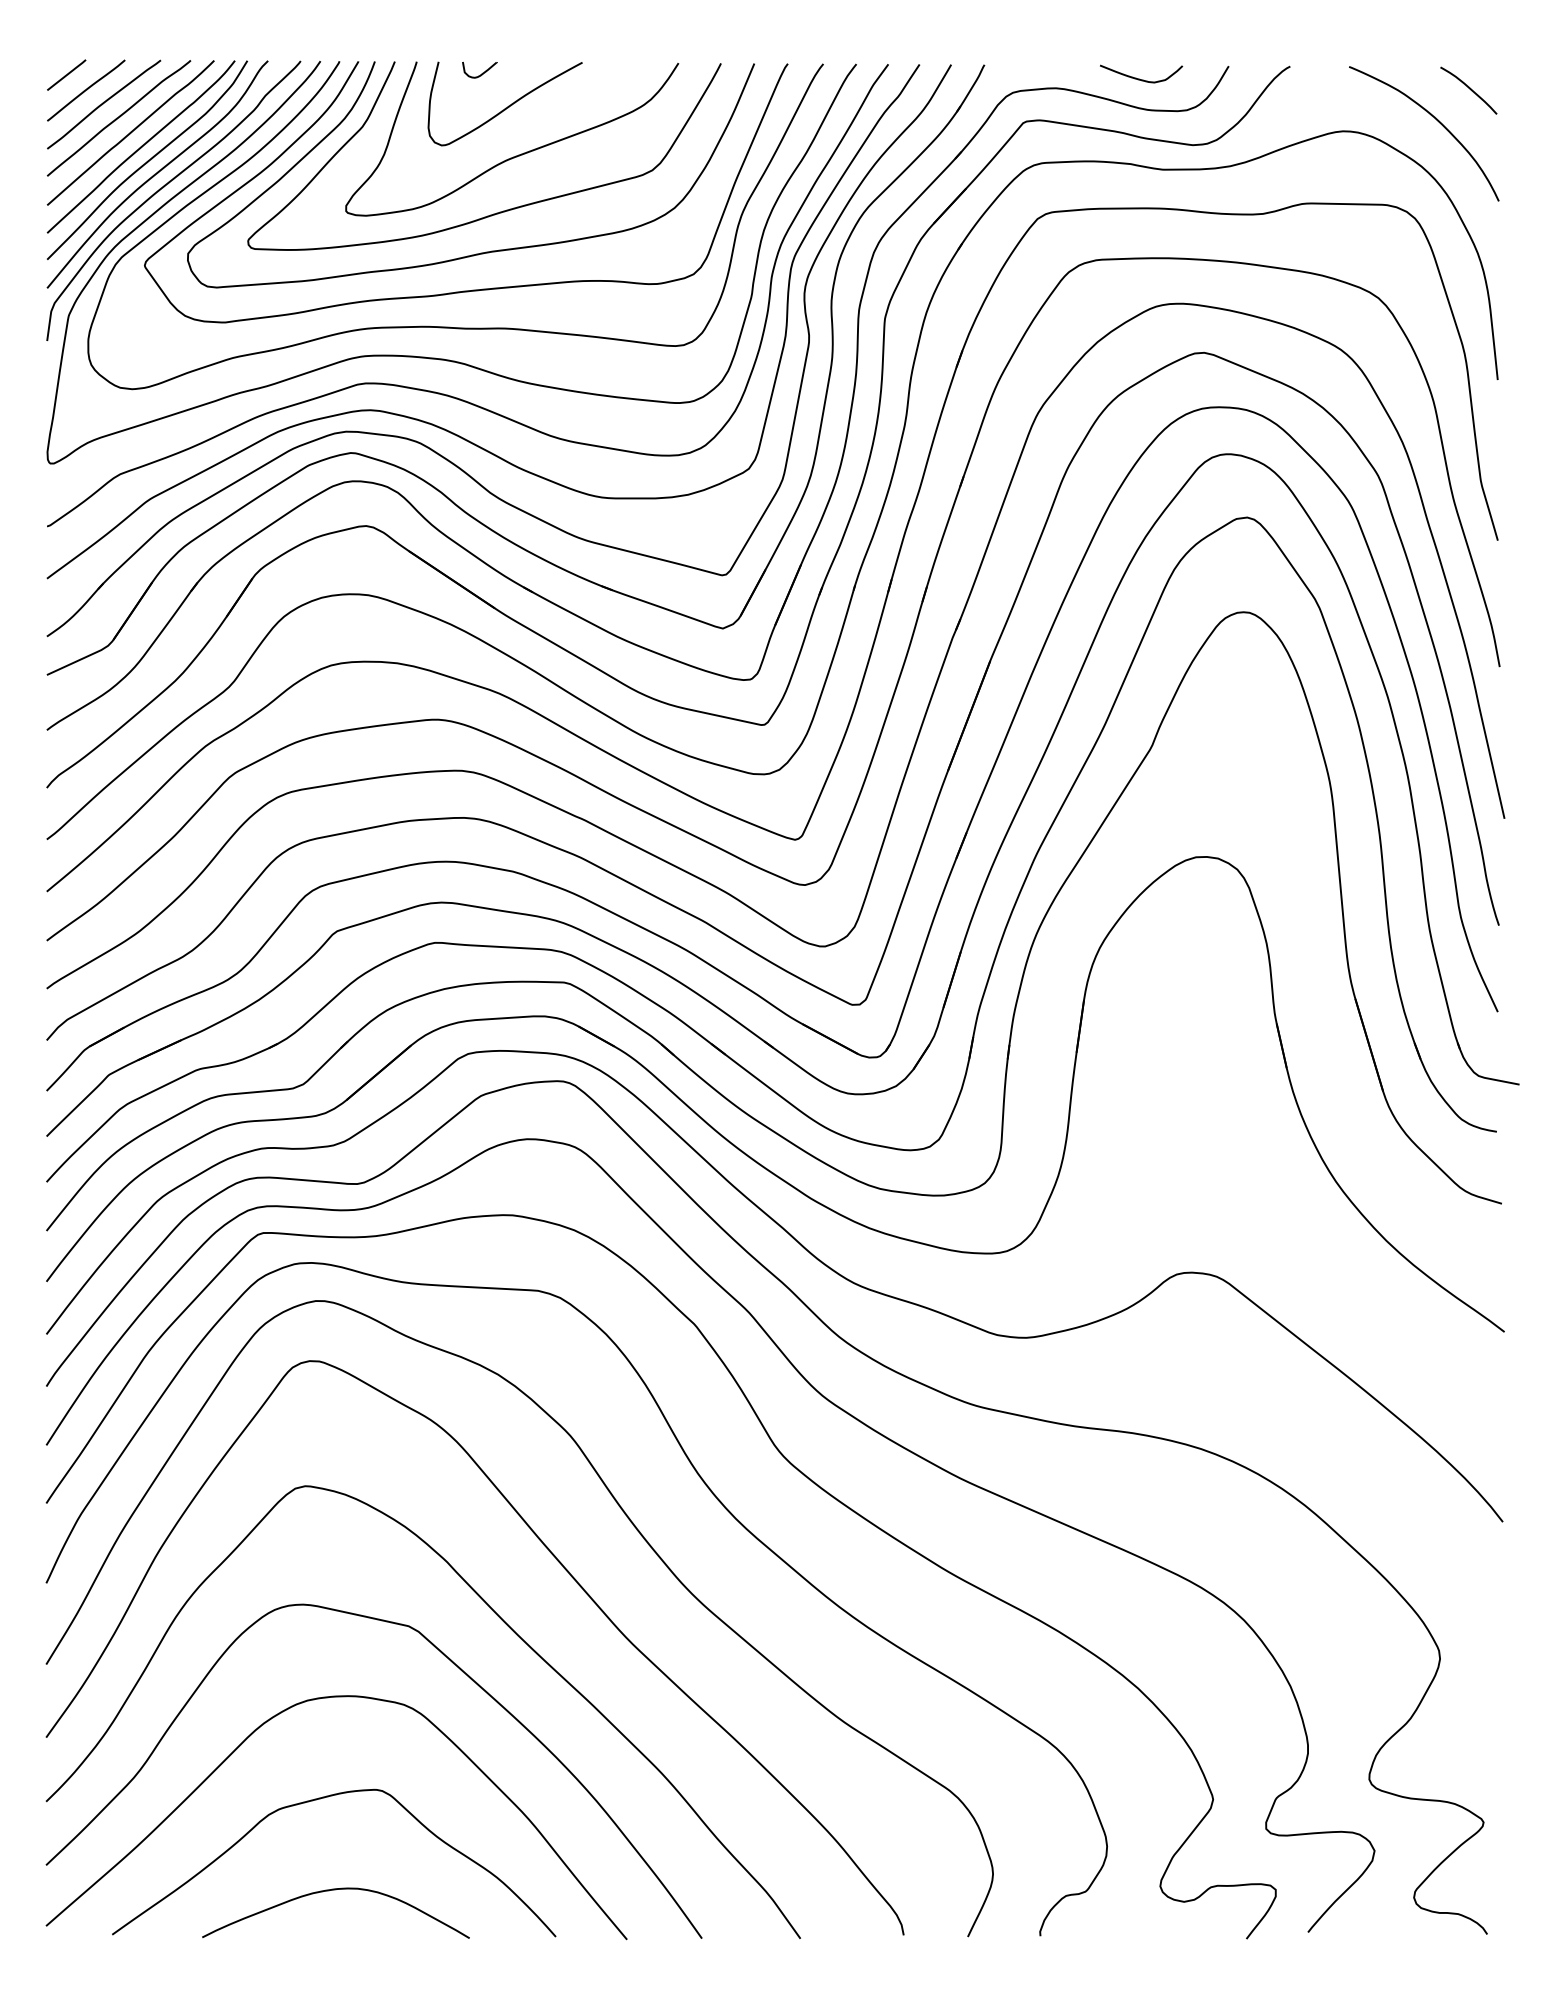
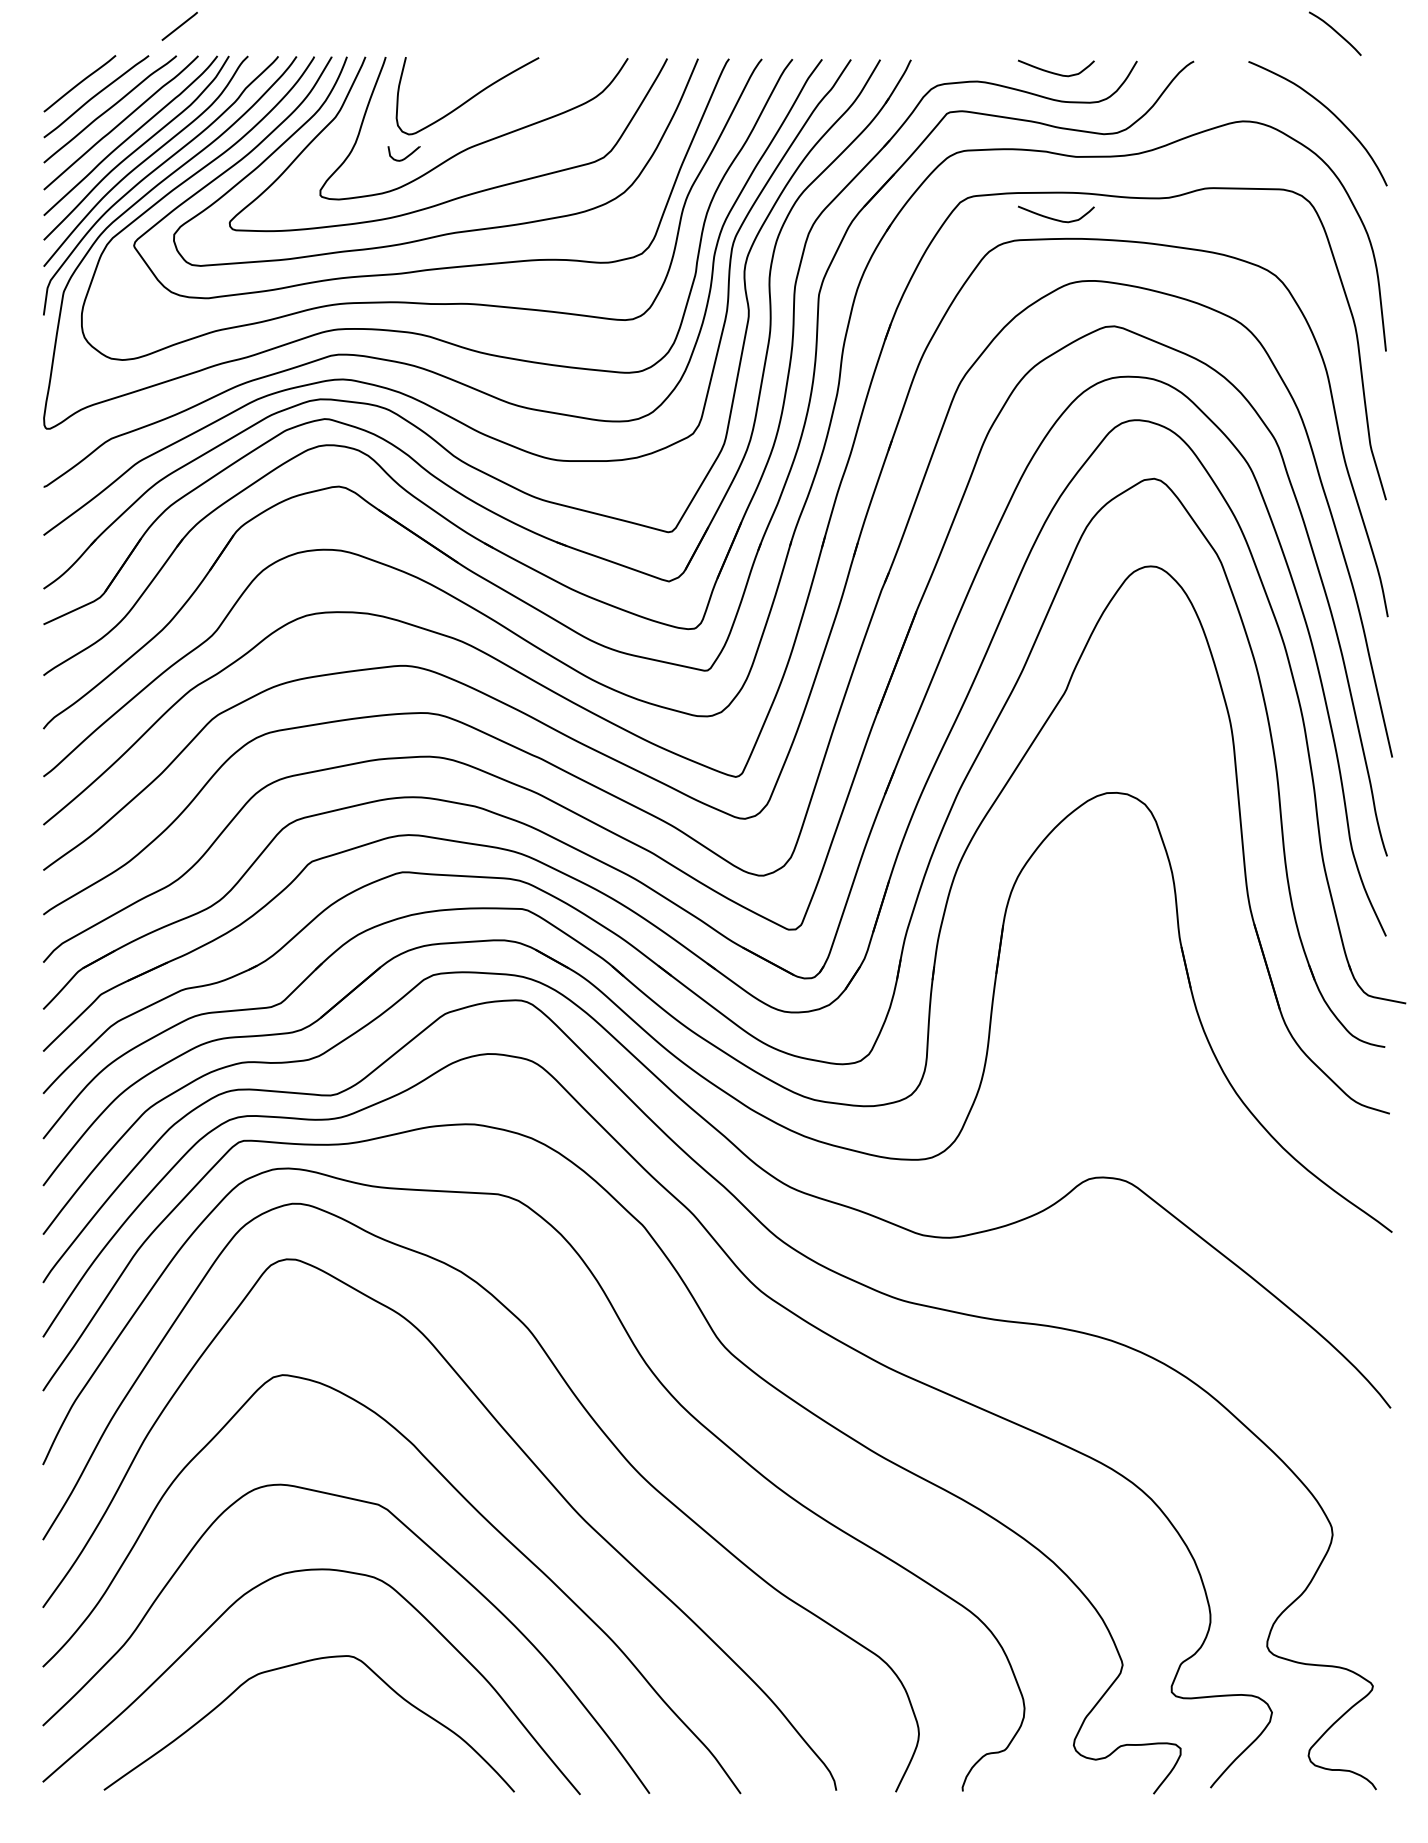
curve: (480, 74) -> (404, 157), moved
line: (66, 75) -> (179, 26), moved
curve: (1469, 89) -> (1335, 32), moved
curve: (1140, 236) -> (1055, 218), added
curve: (334, 1890) -> (309, 1749), removed

